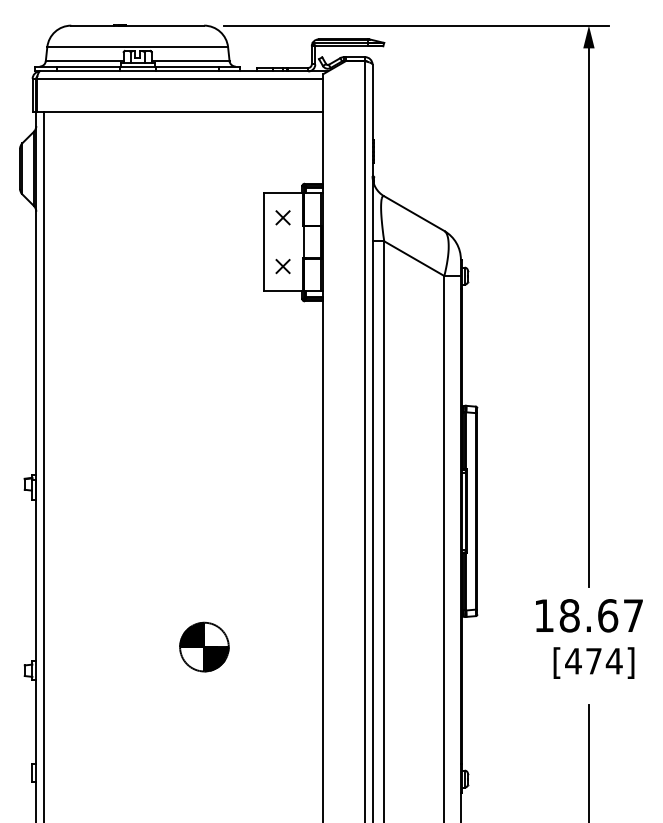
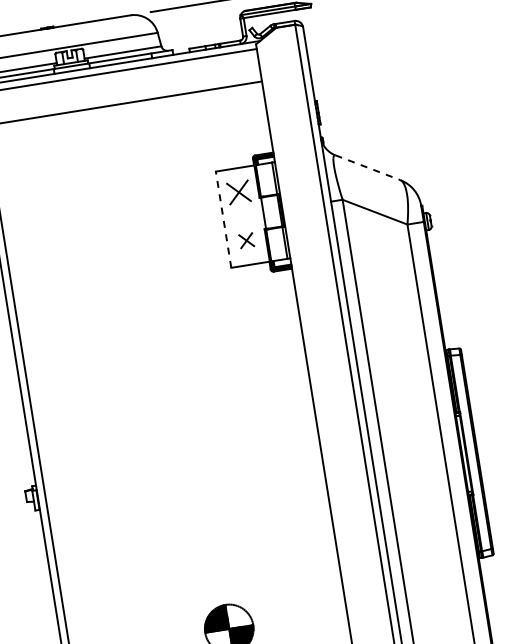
line: (414, 213) -> (368, 167), solid -> dashed
part: (282, 217) -> (238, 192), size x1.6
line: (263, 242) -> (223, 220), solid -> dashed

